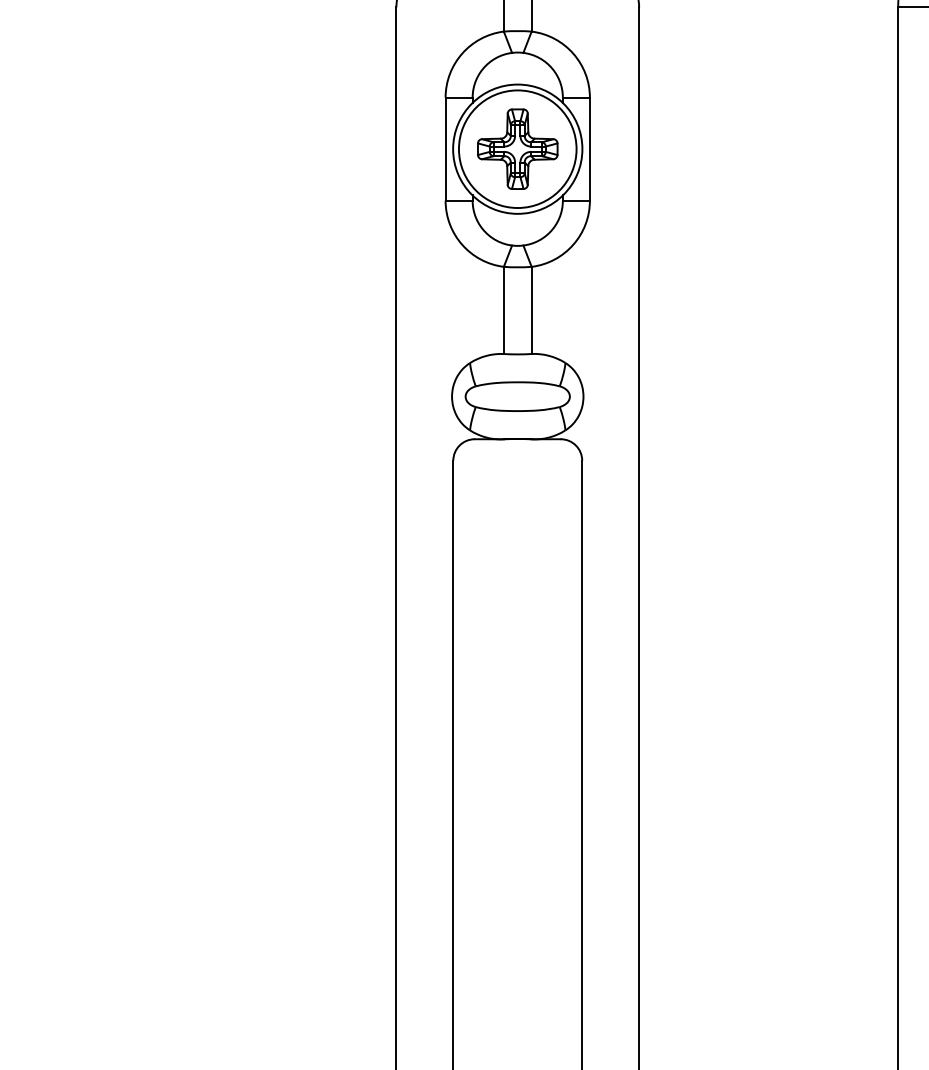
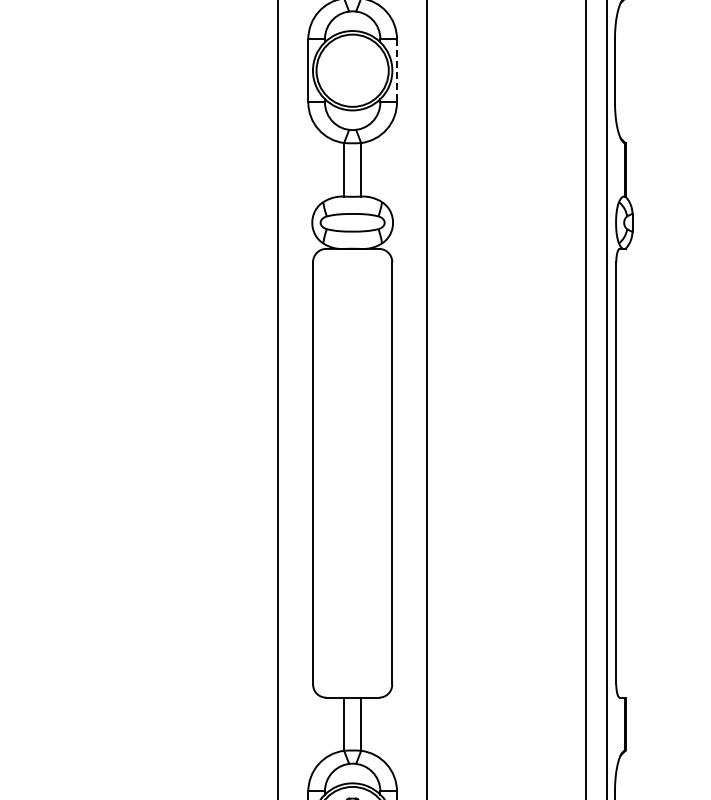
part: (517, 148) -> (352, 70), removed
line: (590, 148) -> (397, 70), solid -> dashed

